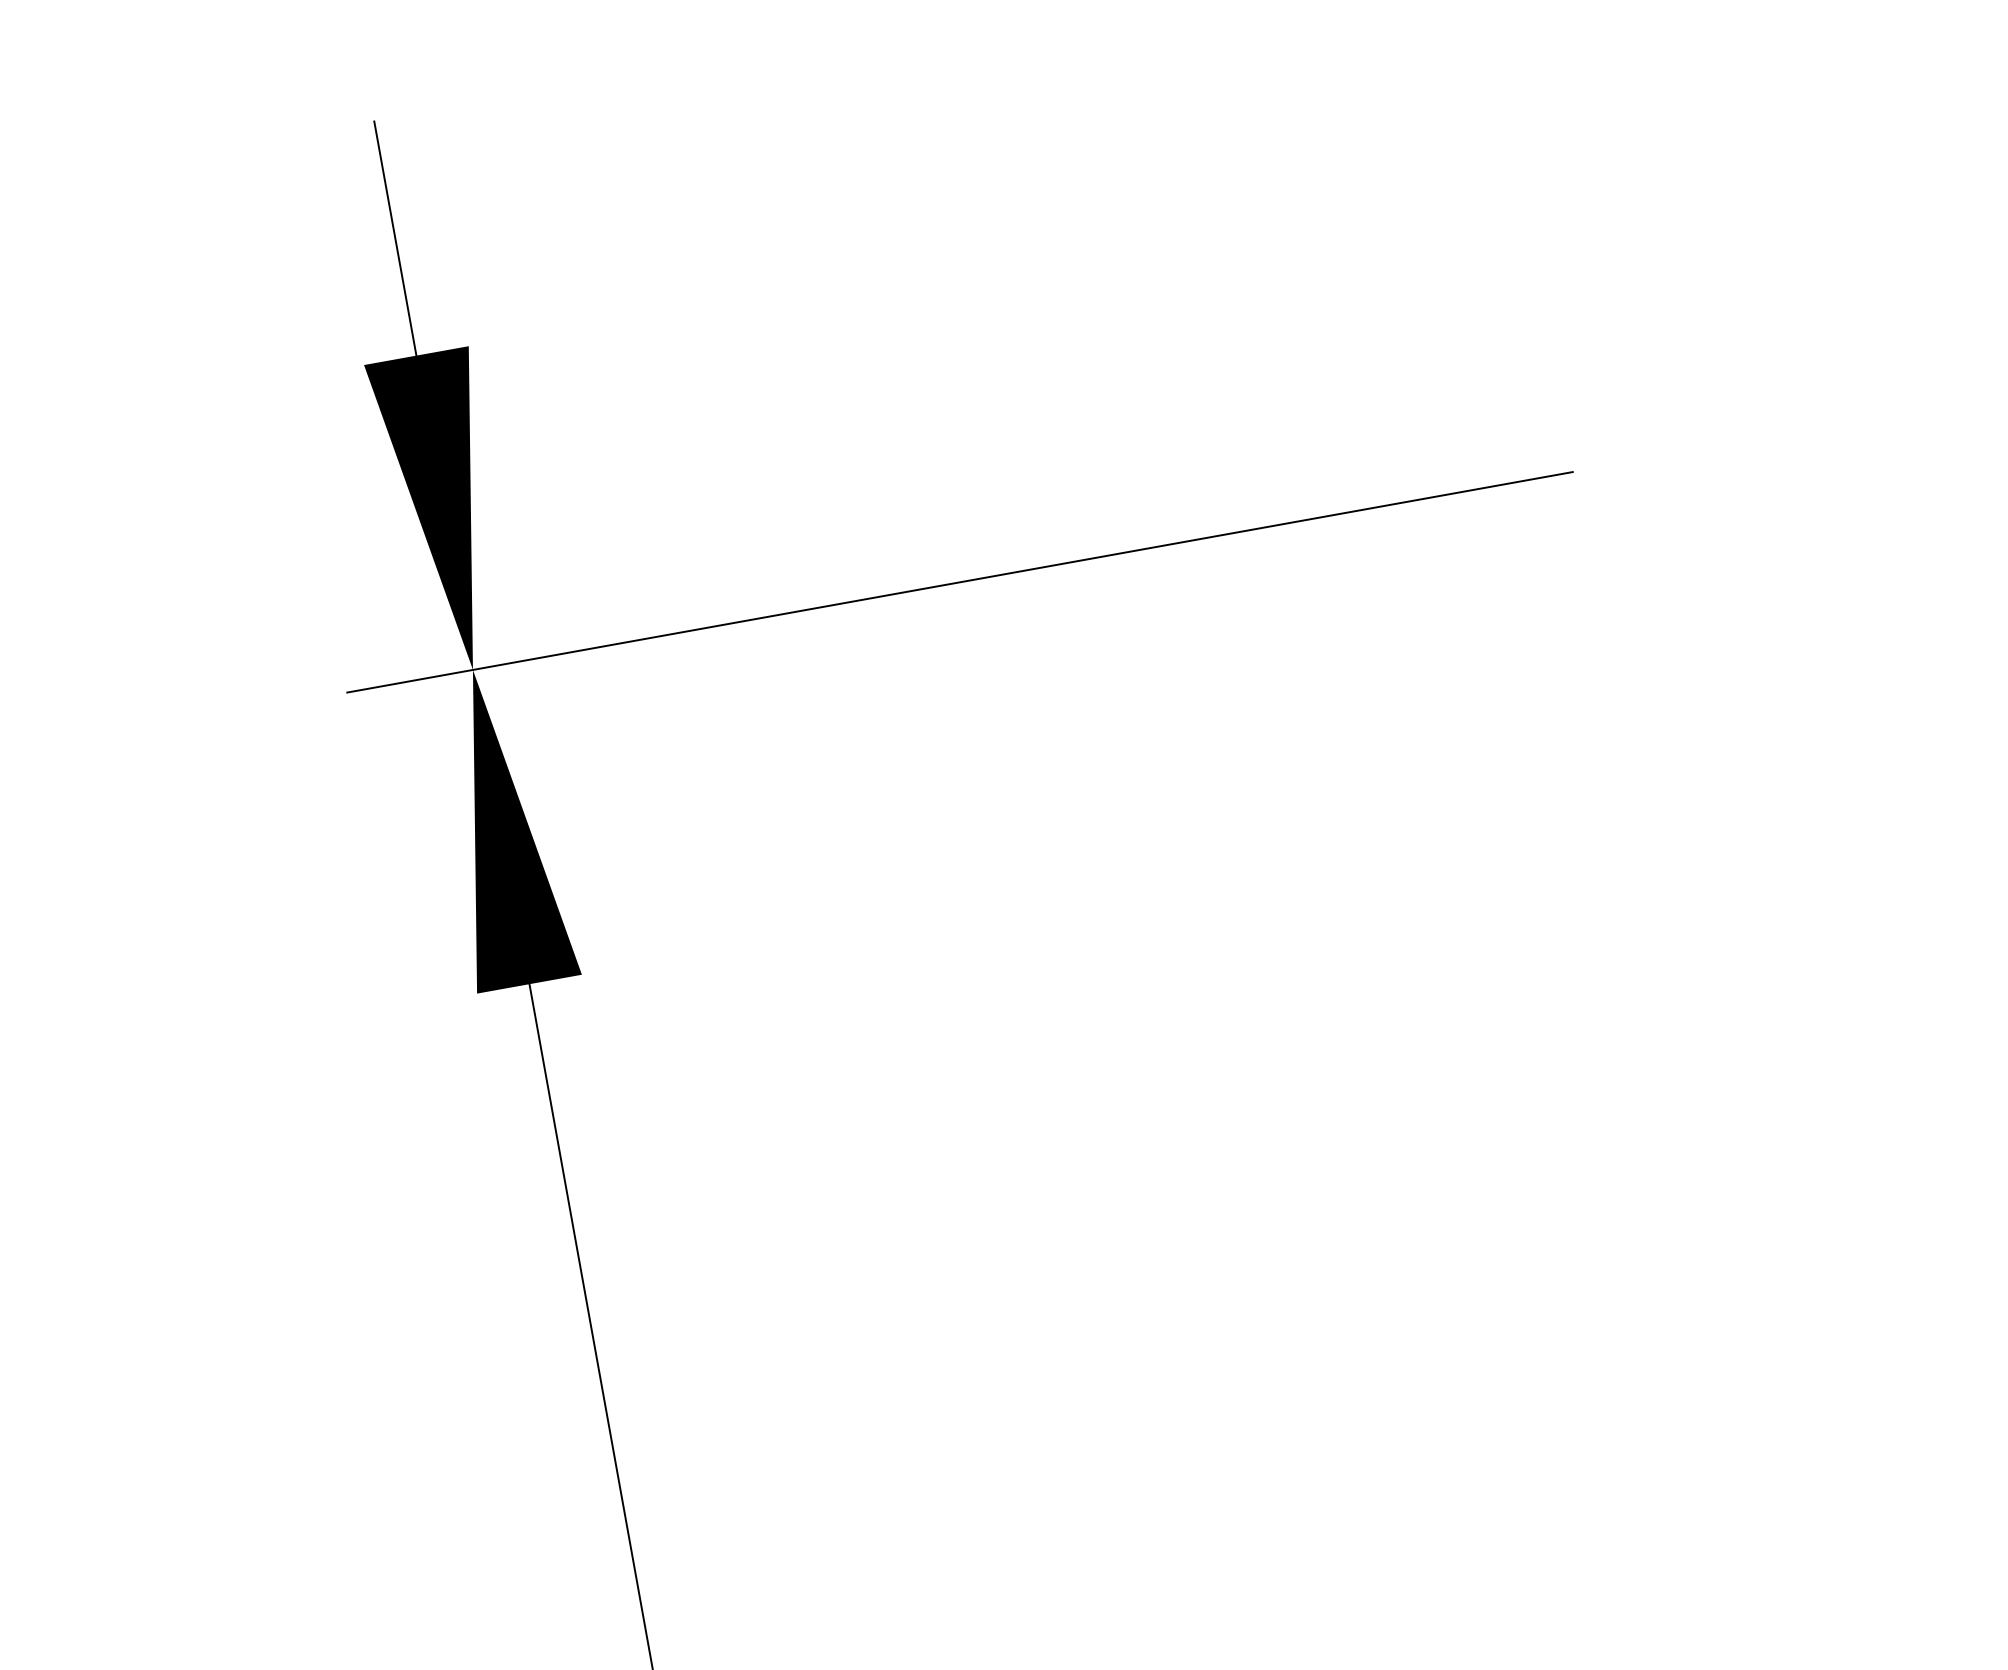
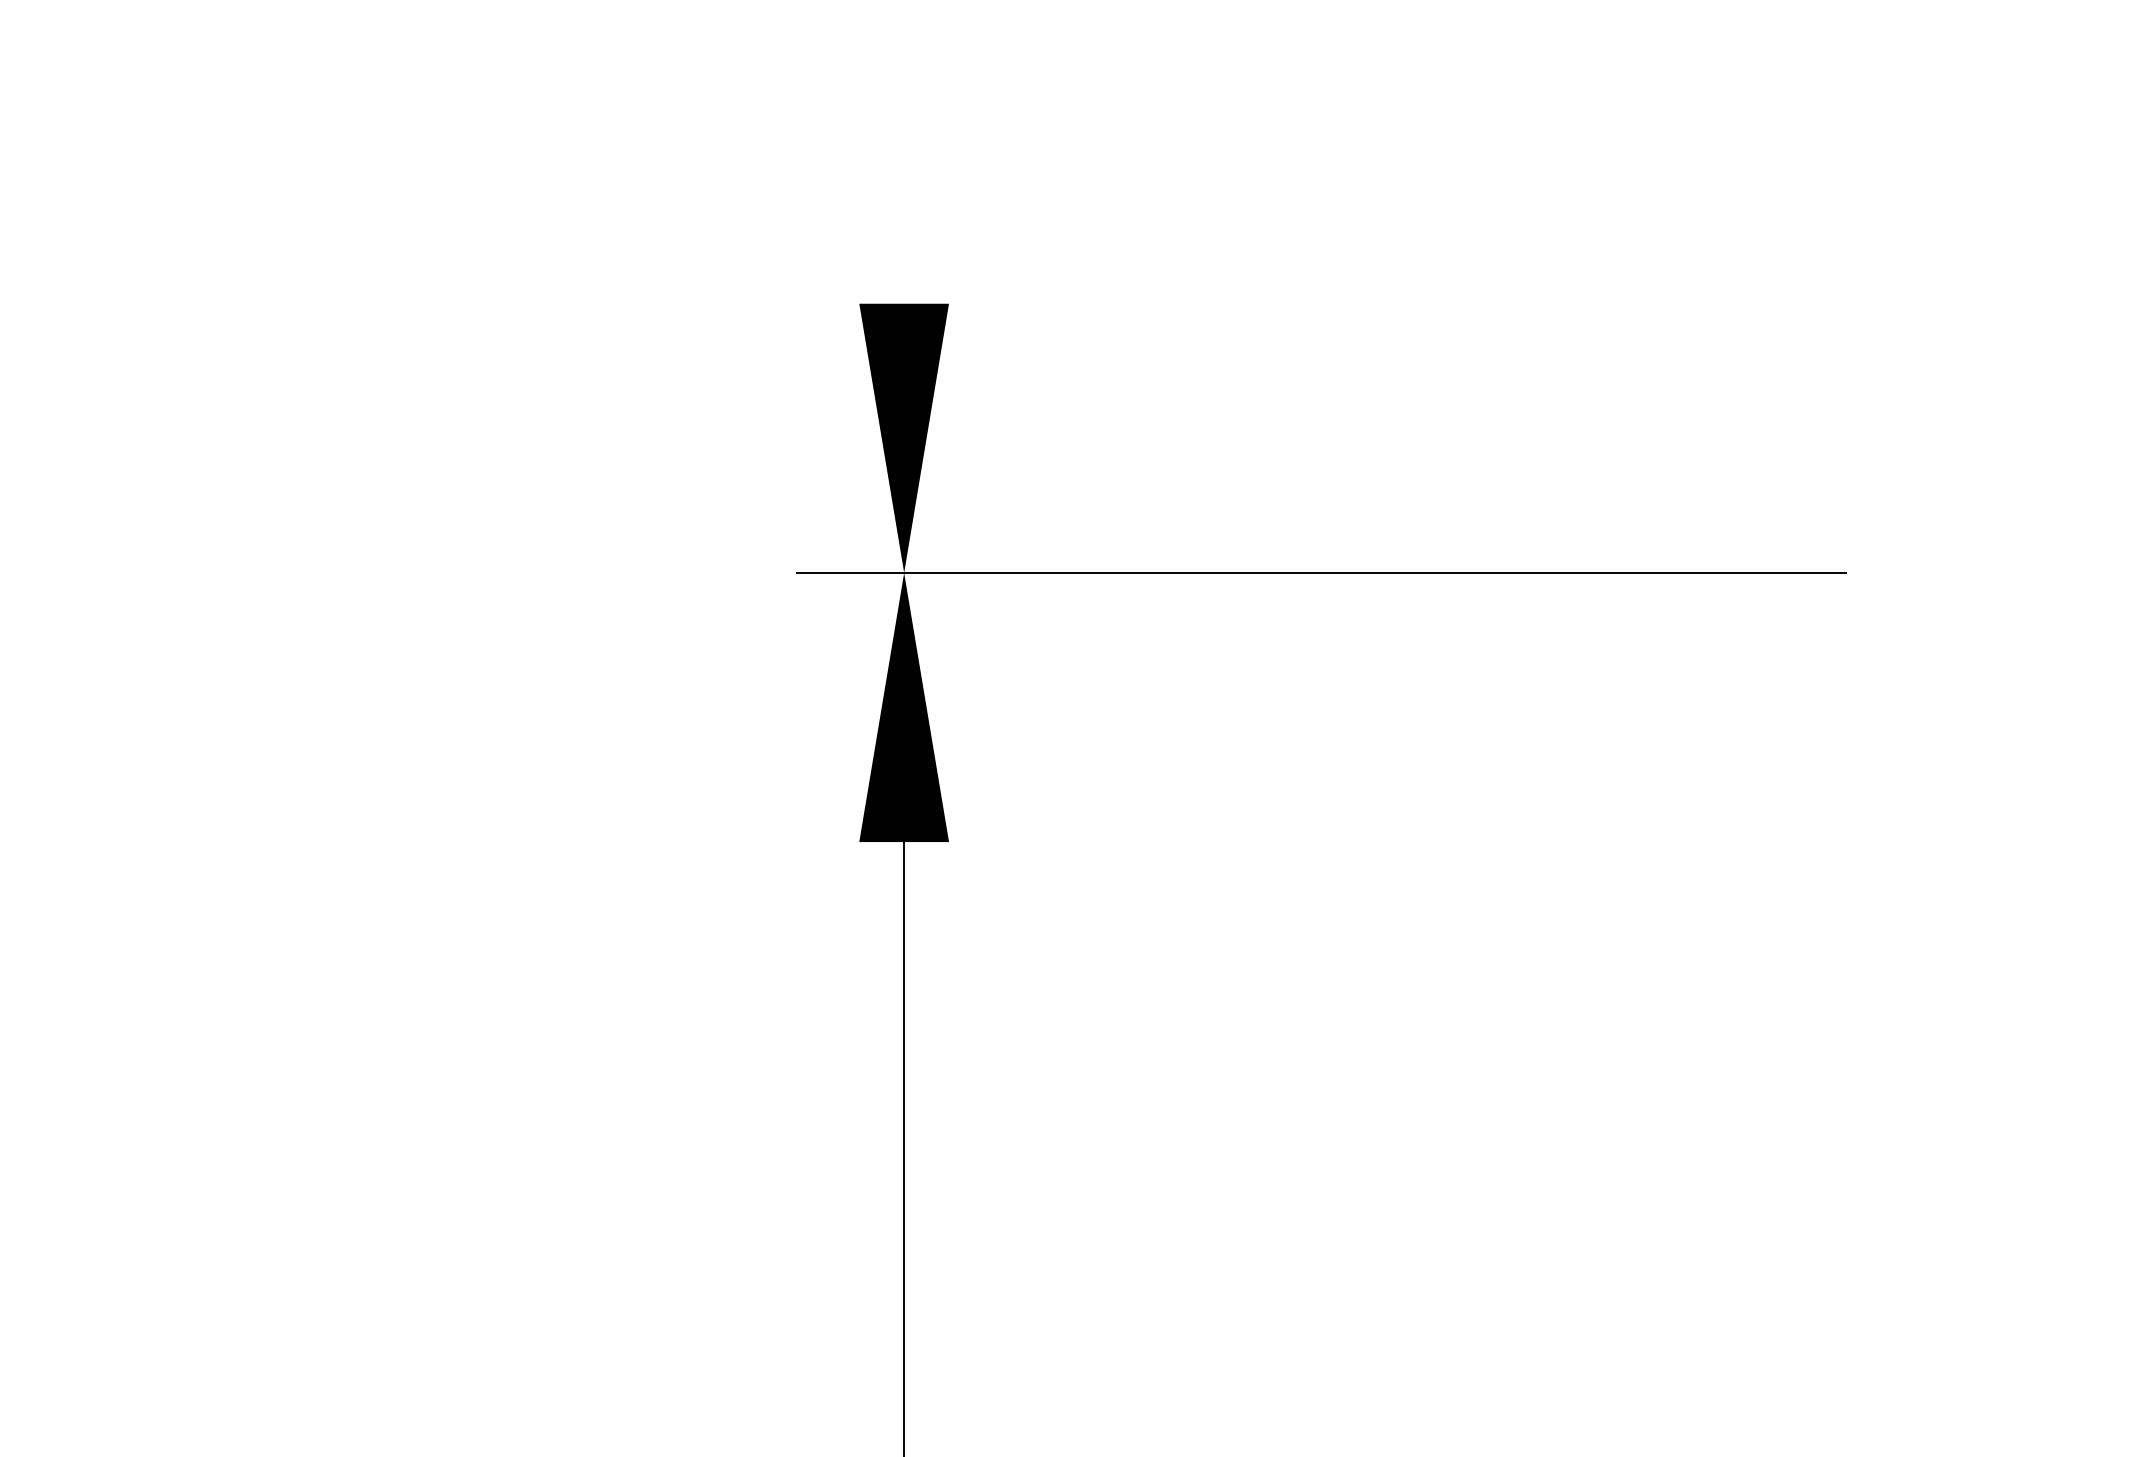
line: (395, 238) -> (904, 203), removed

